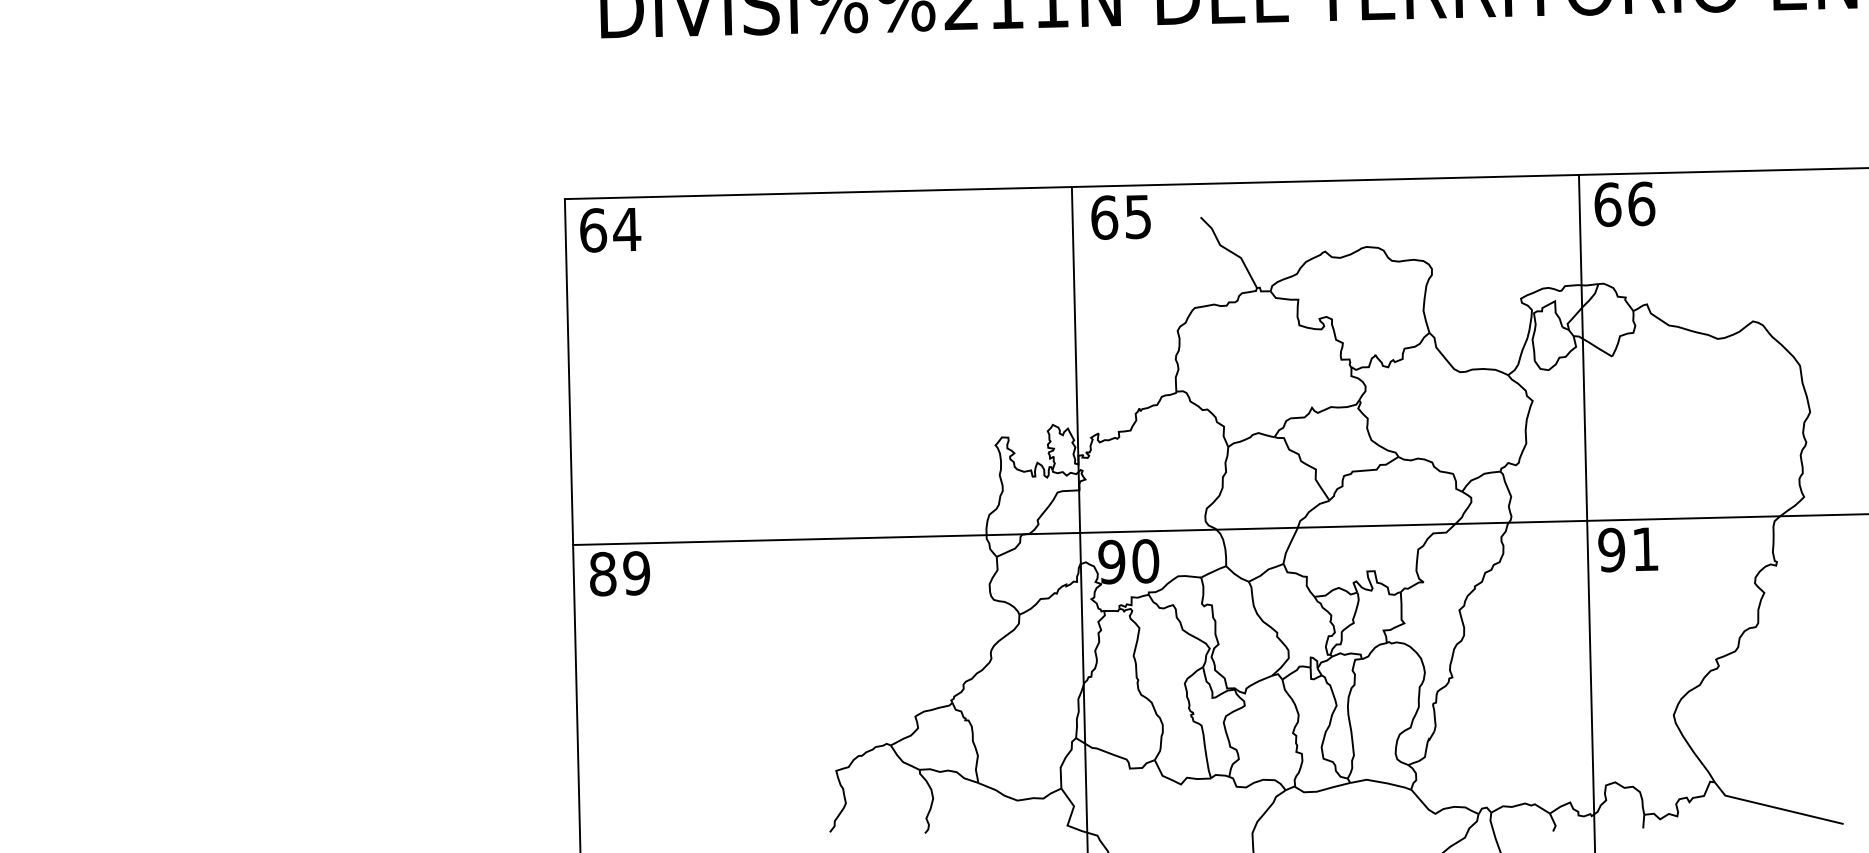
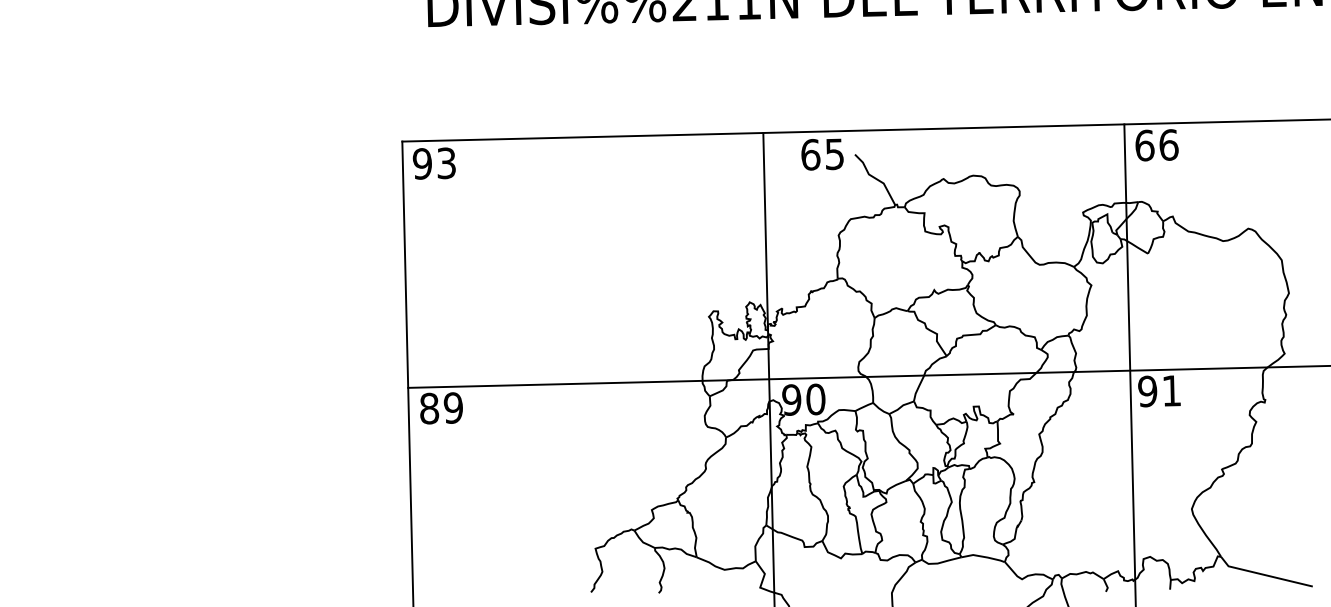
text: (1120, 217) -> (822, 154), moved
text: (610, 229) -> (434, 163), 64 -> 93

